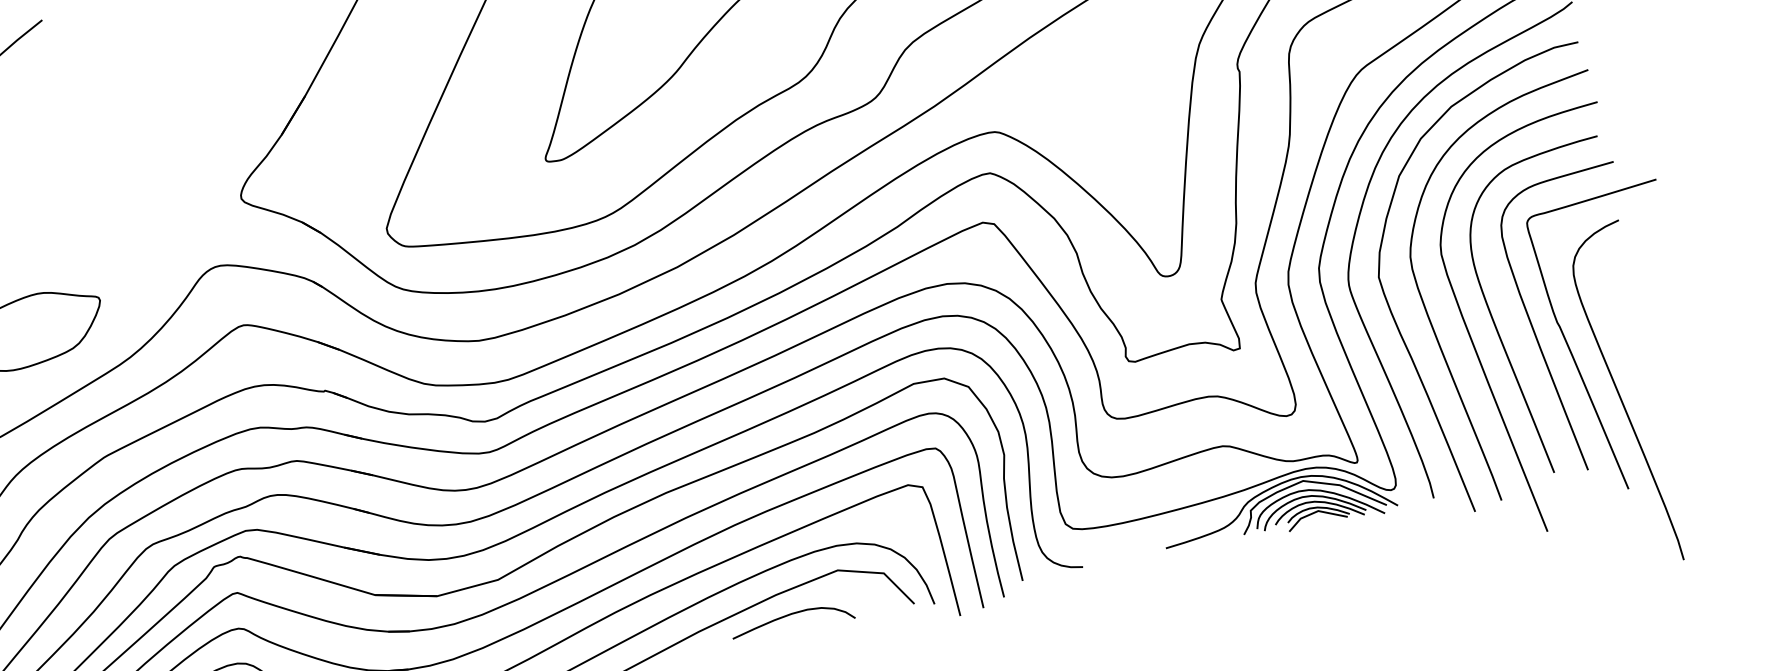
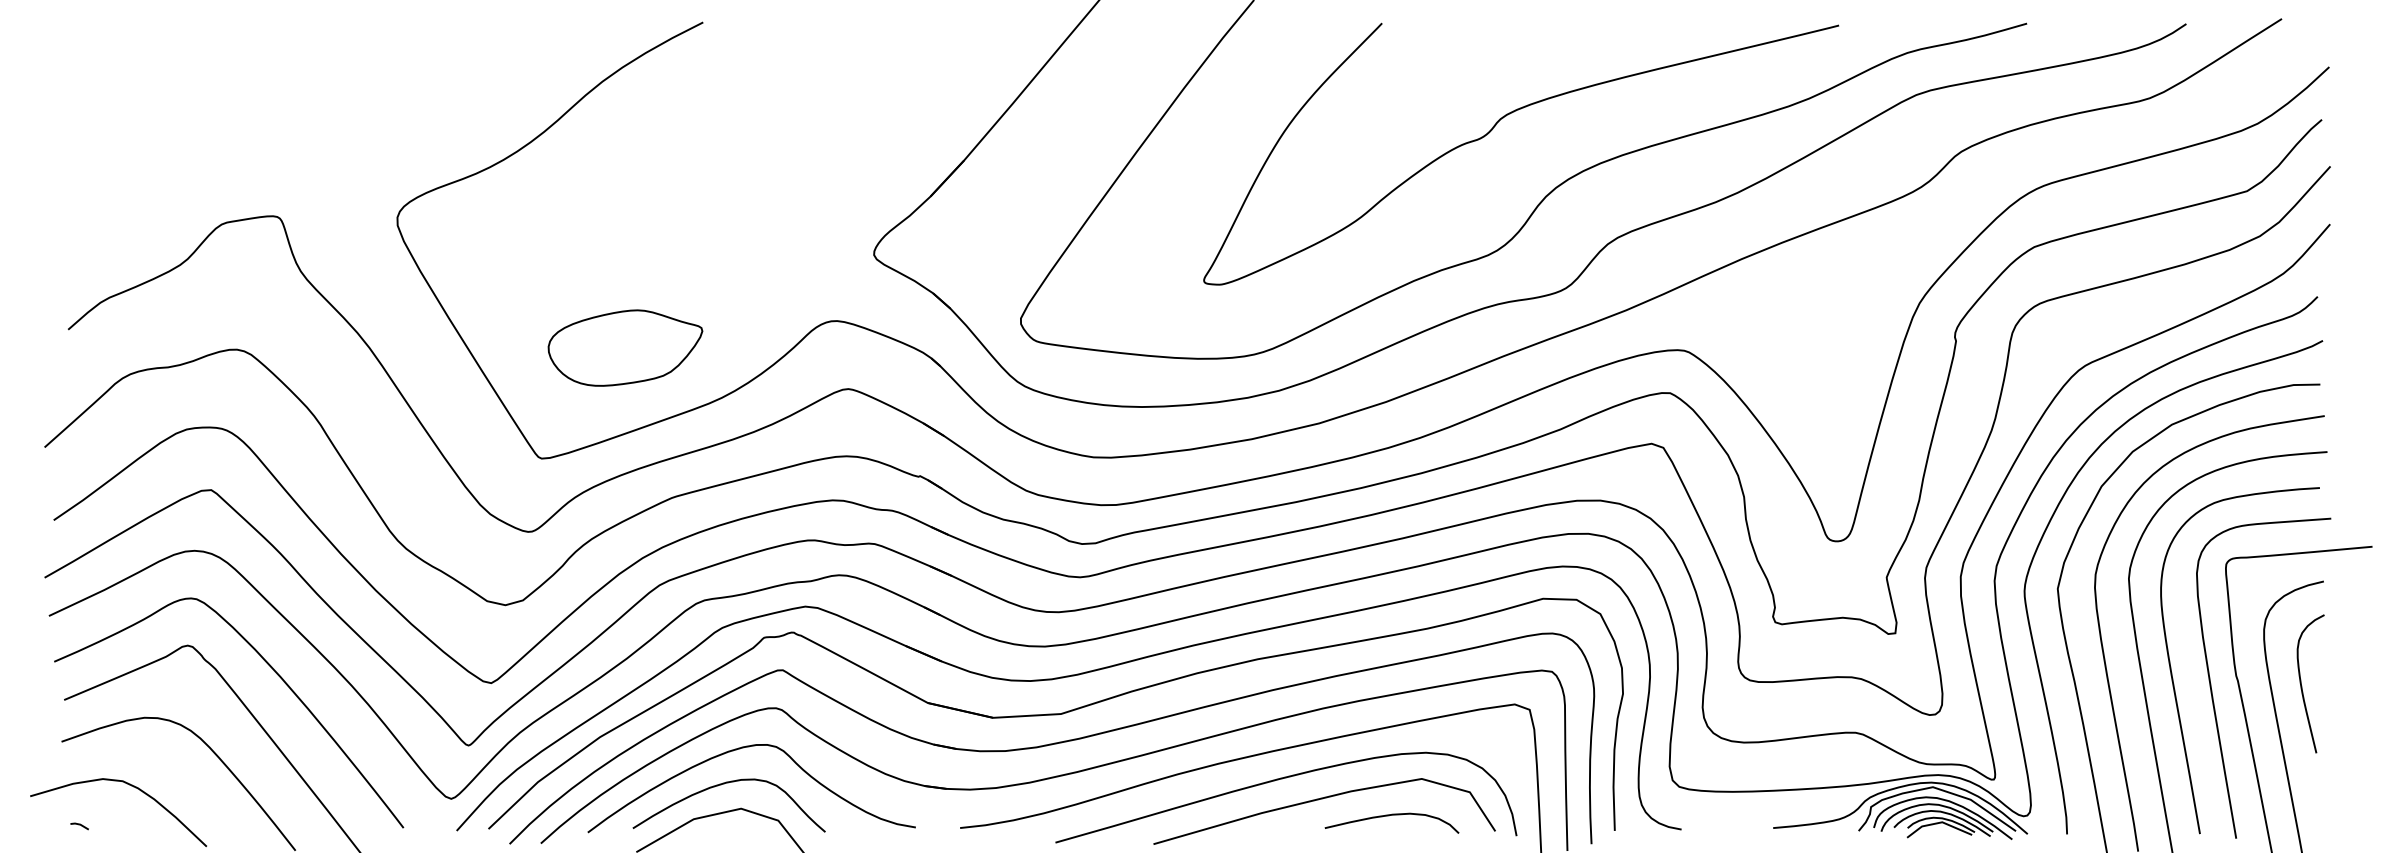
curve: (1619, 319) -> (2302, 686), added
curve: (789, 616) -> (1389, 816), moved

